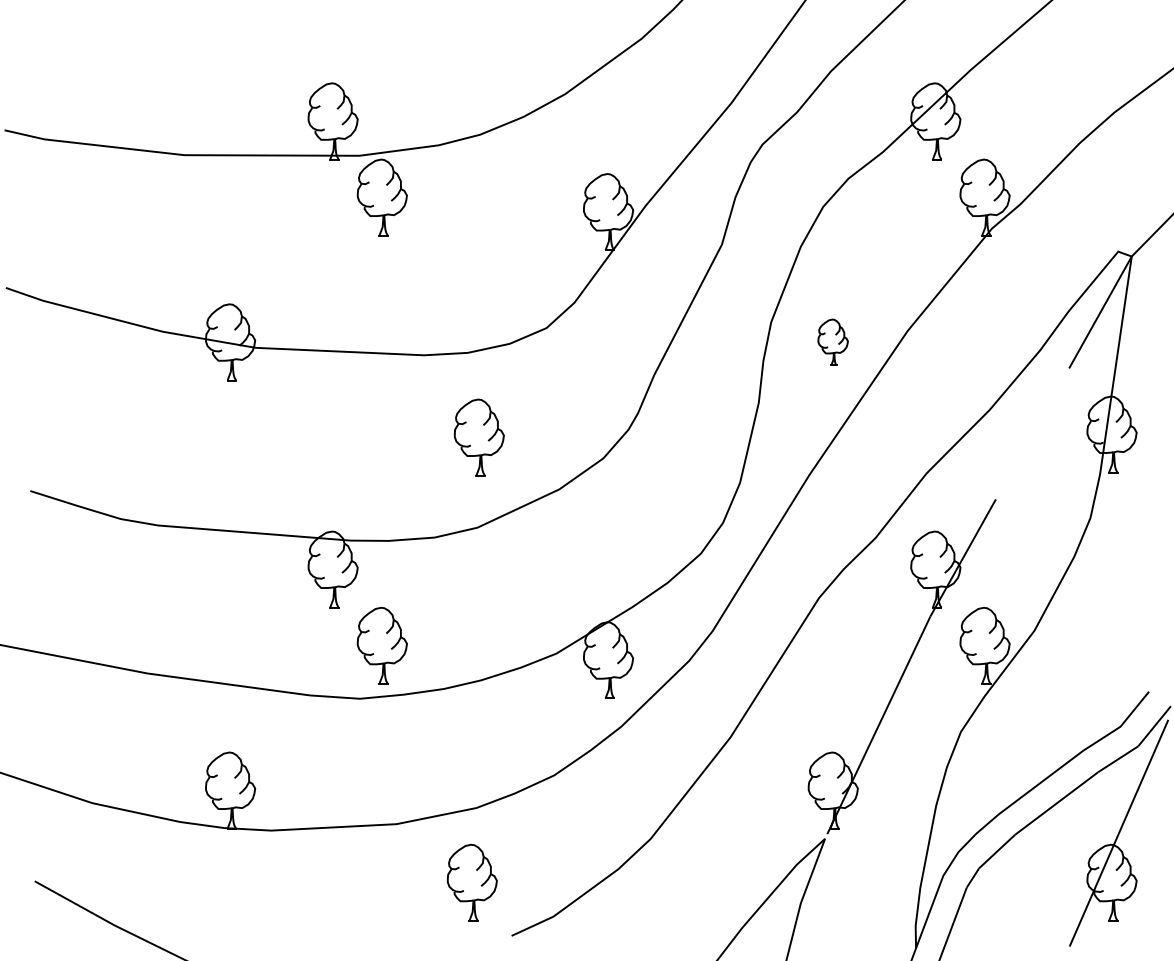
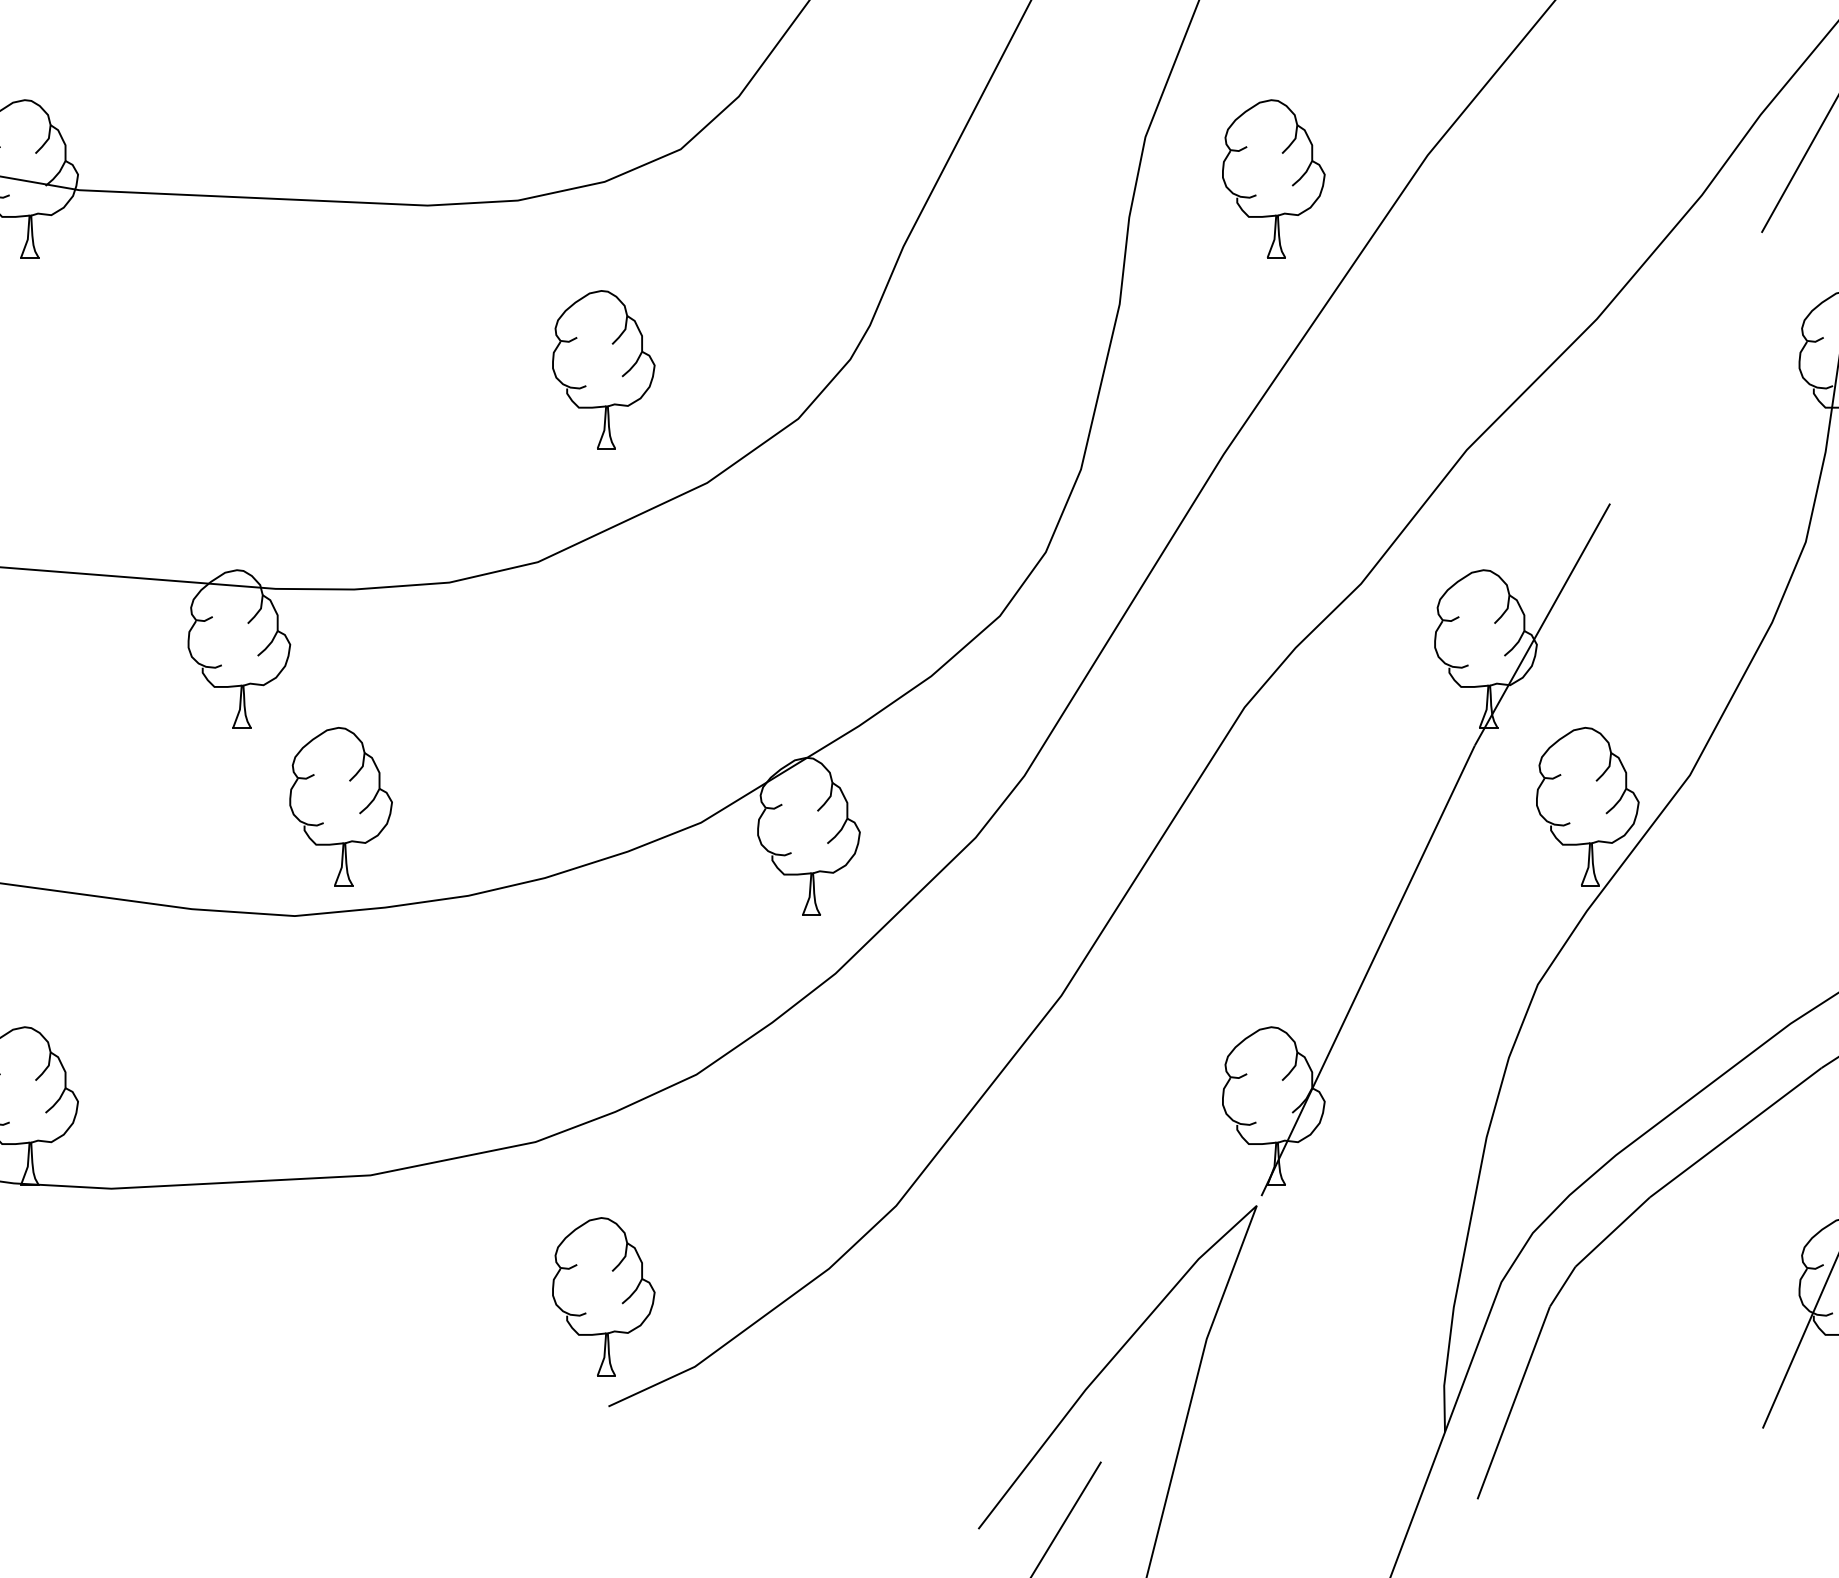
part: (832, 342) -> (1272, 179), size x1.67
part: (478, 437) -> (602, 369), moved
part: (471, 882) -> (602, 1296), moved

